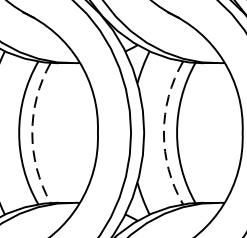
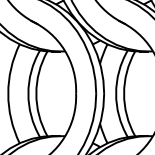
arc: (32, 132) -> (36, 93), dashed -> solid
arc: (164, 132) -> (116, 93), dashed -> solid

